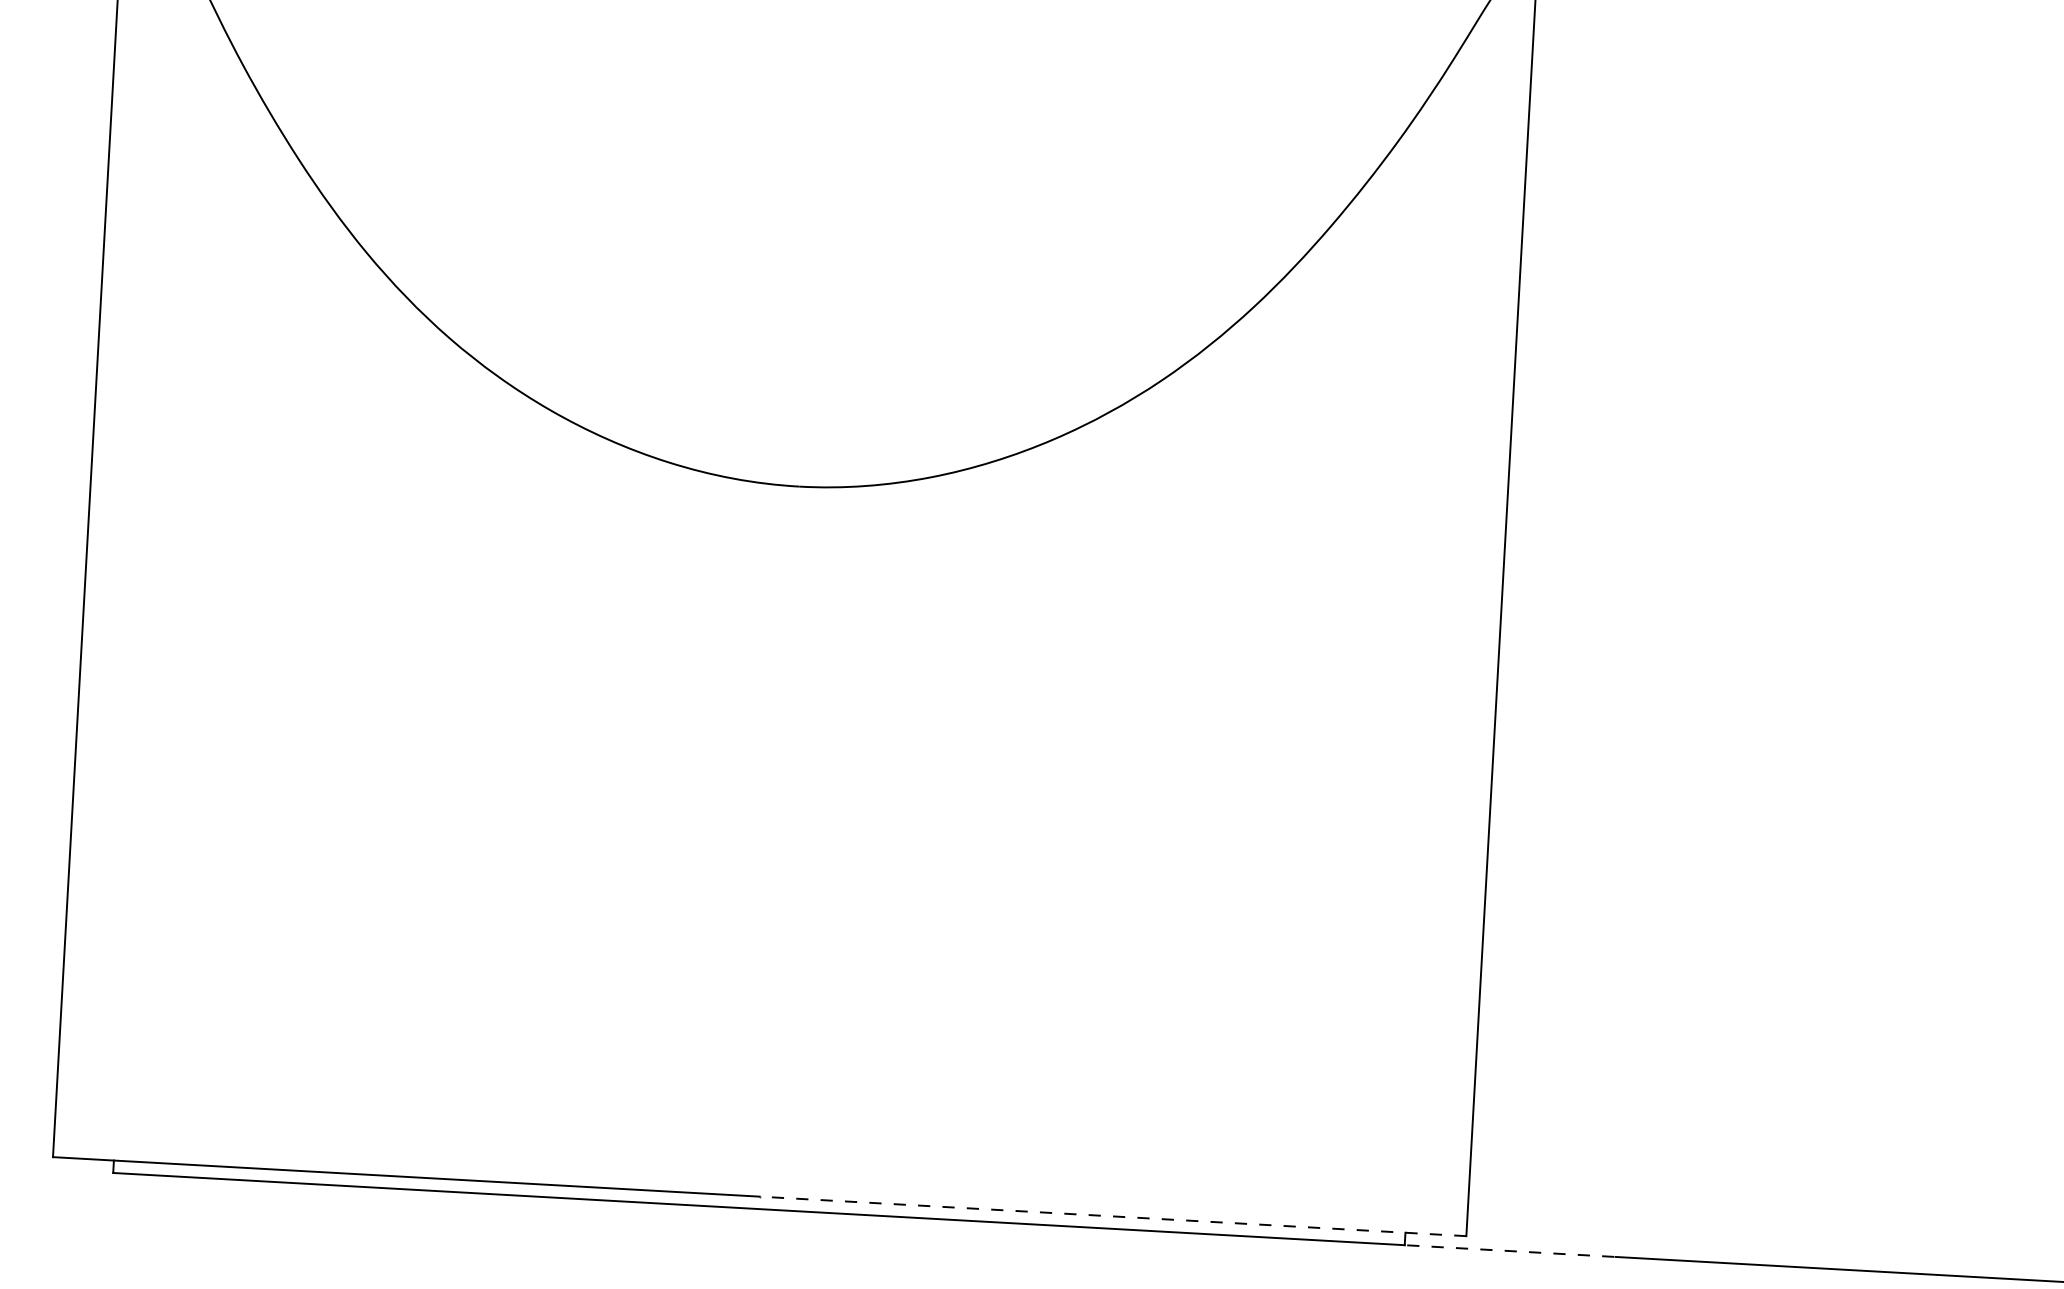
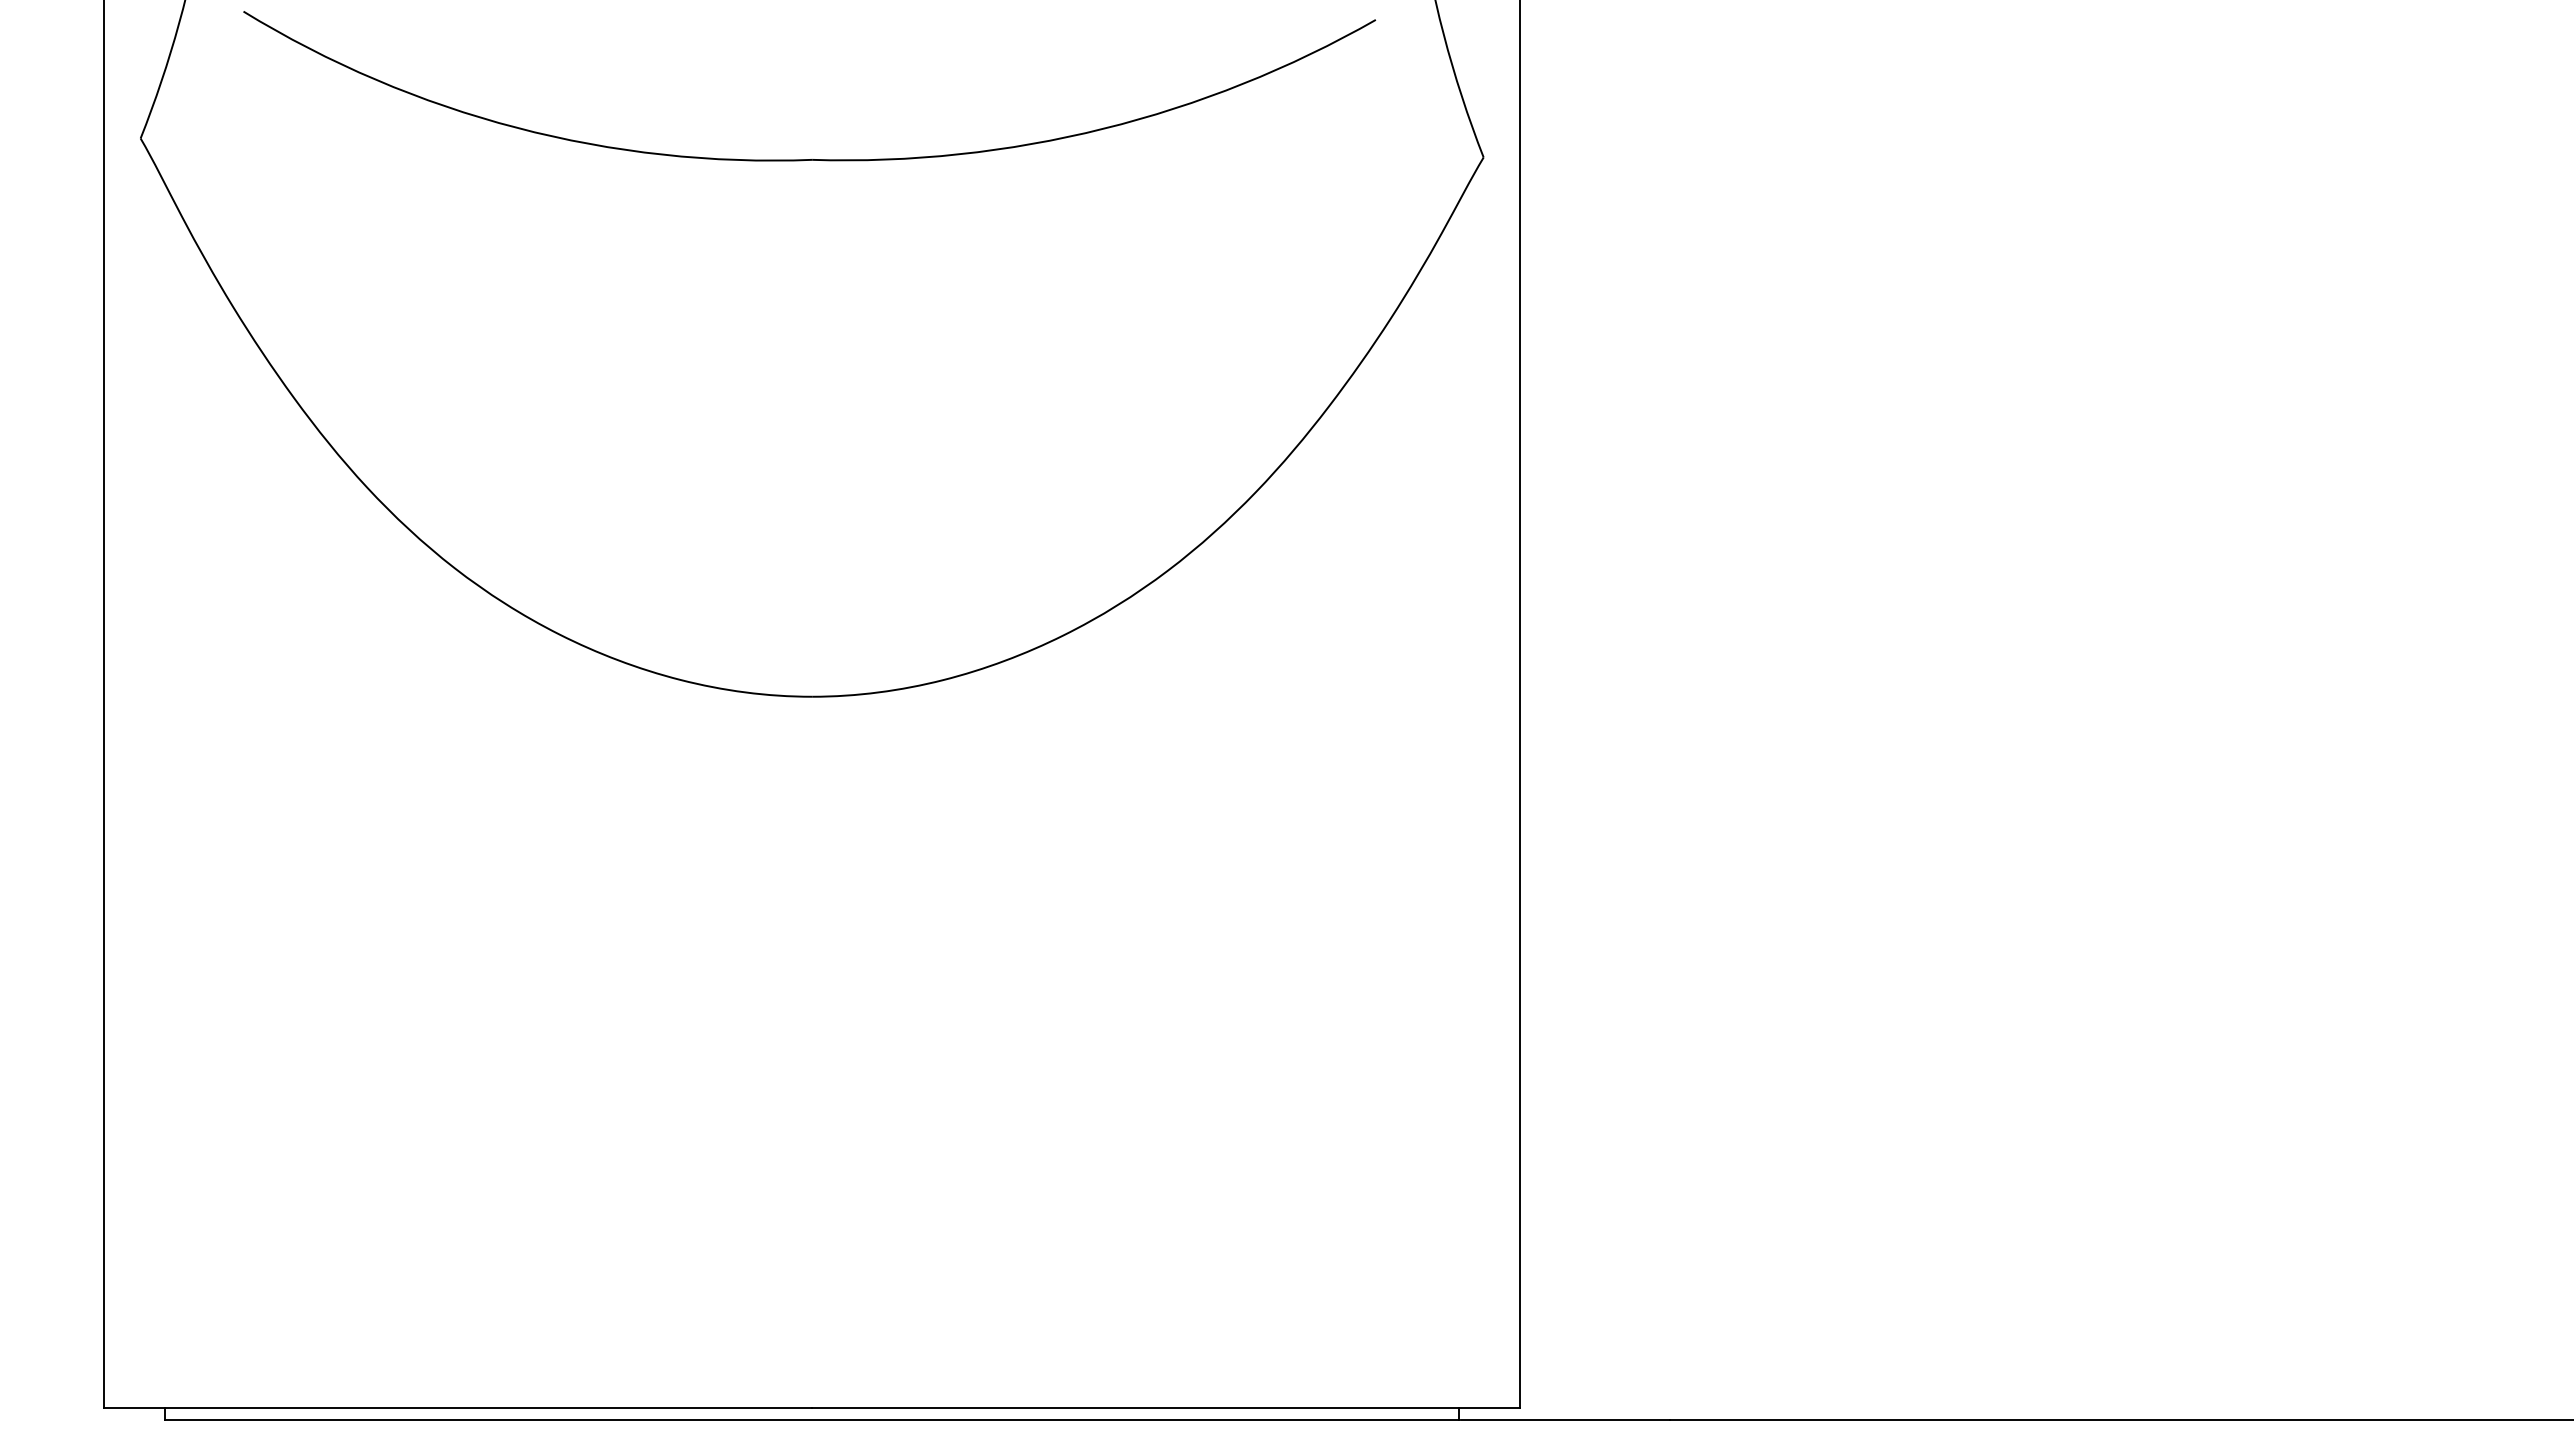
line: (1113, 1216) -> (1166, 1407), dashed -> solid
line: (1512, 1251) -> (1566, 1420), dashed -> solid

